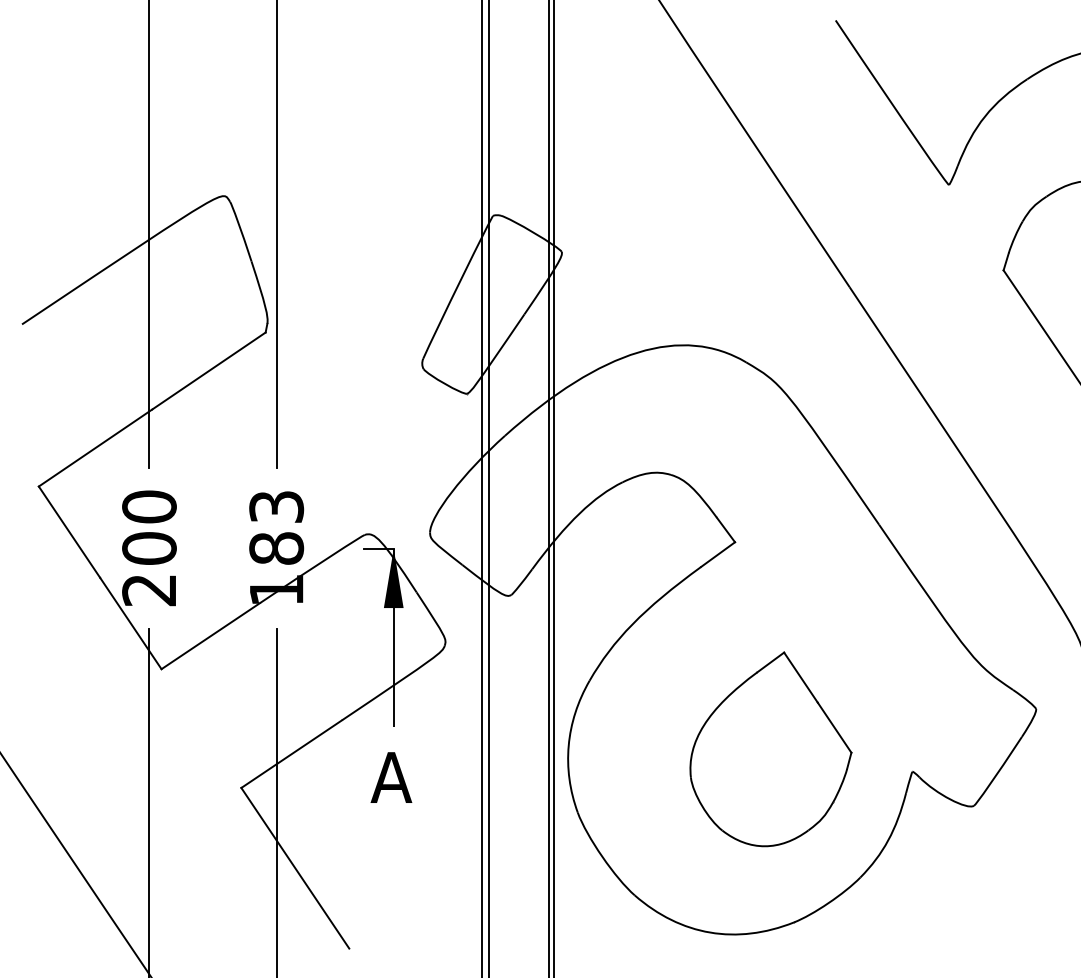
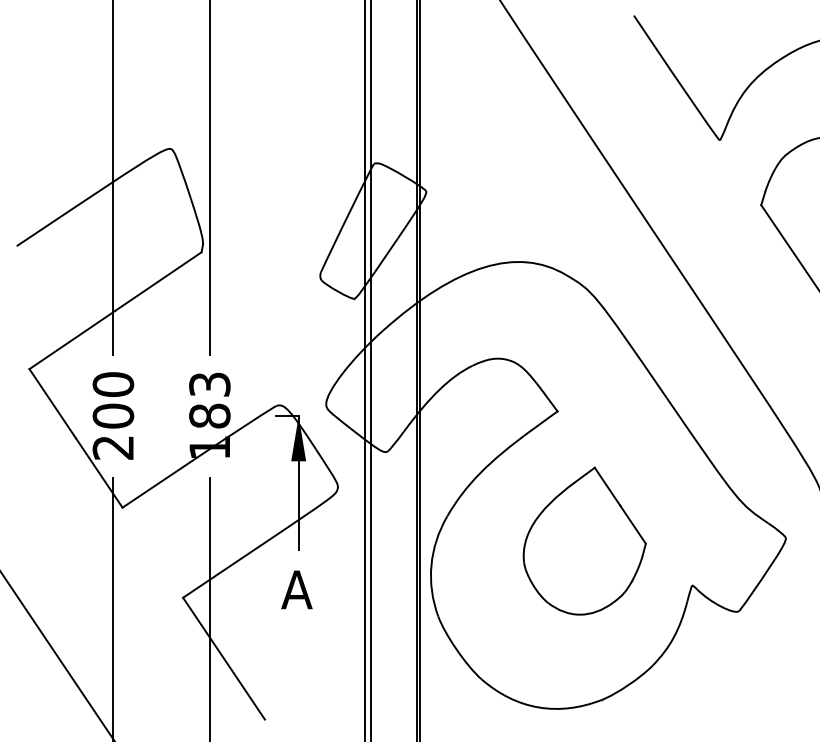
part: (770, 749) -> (584, 541), moved

